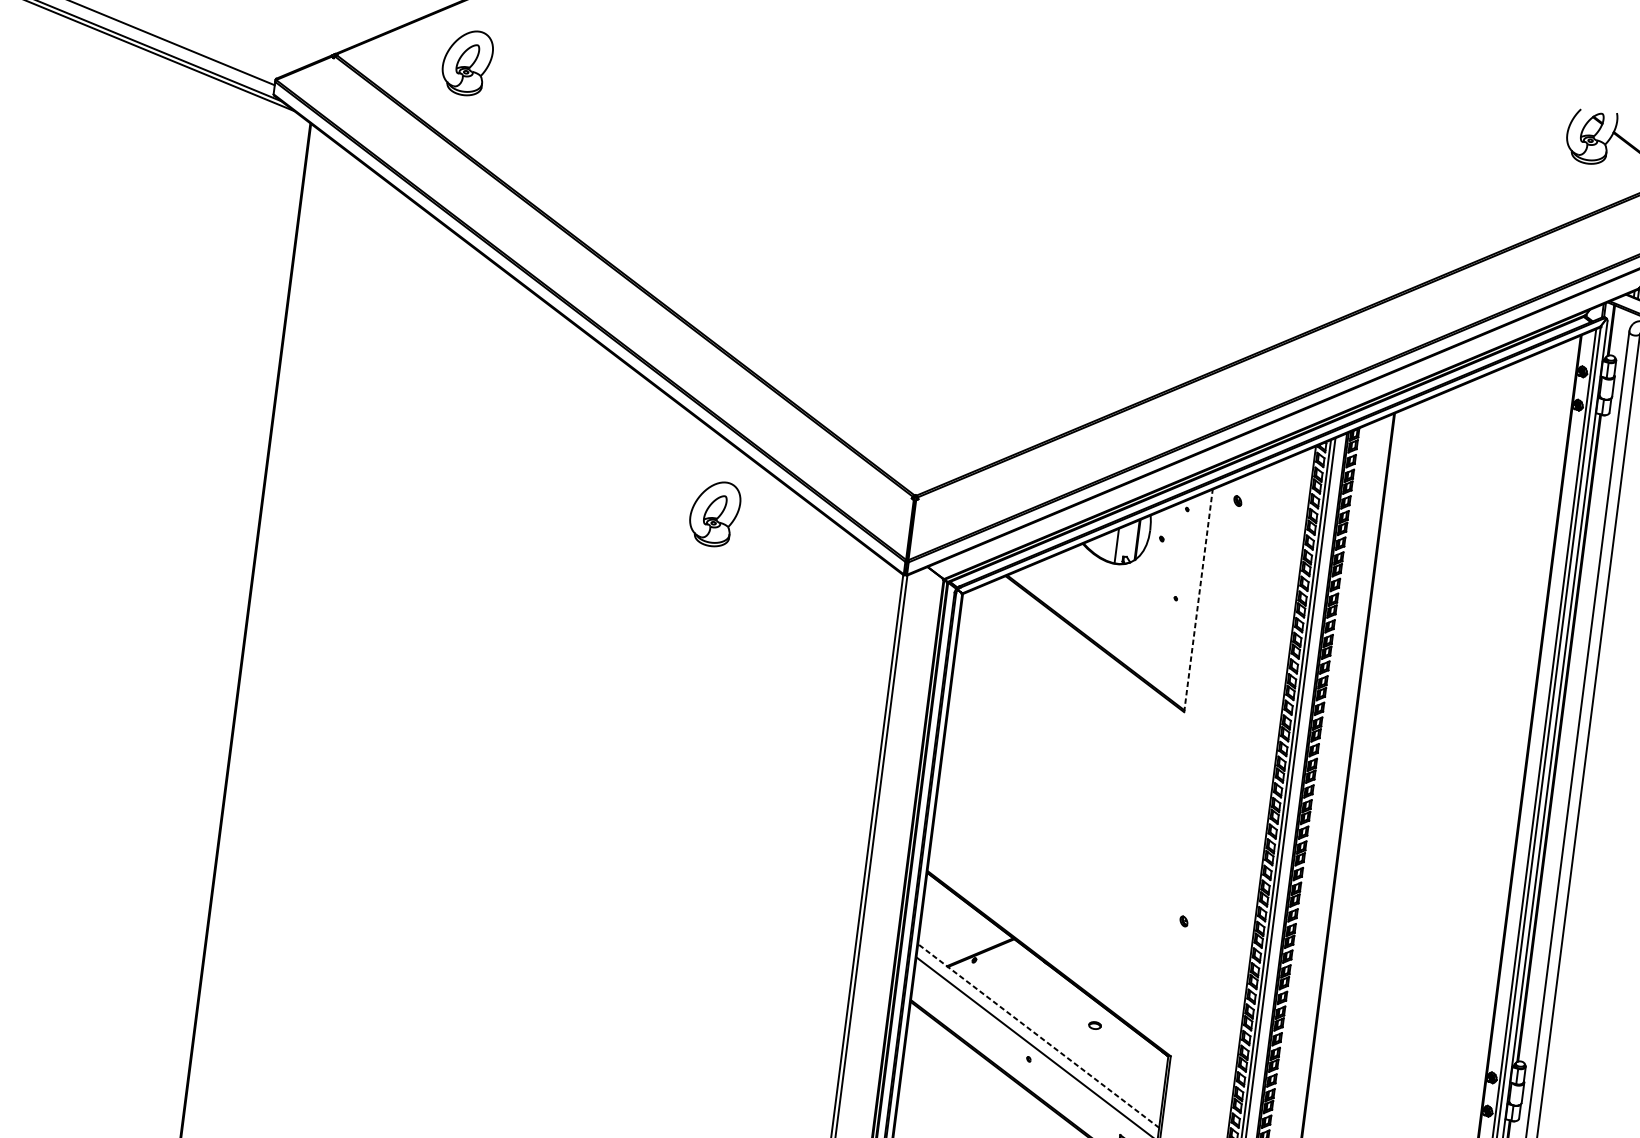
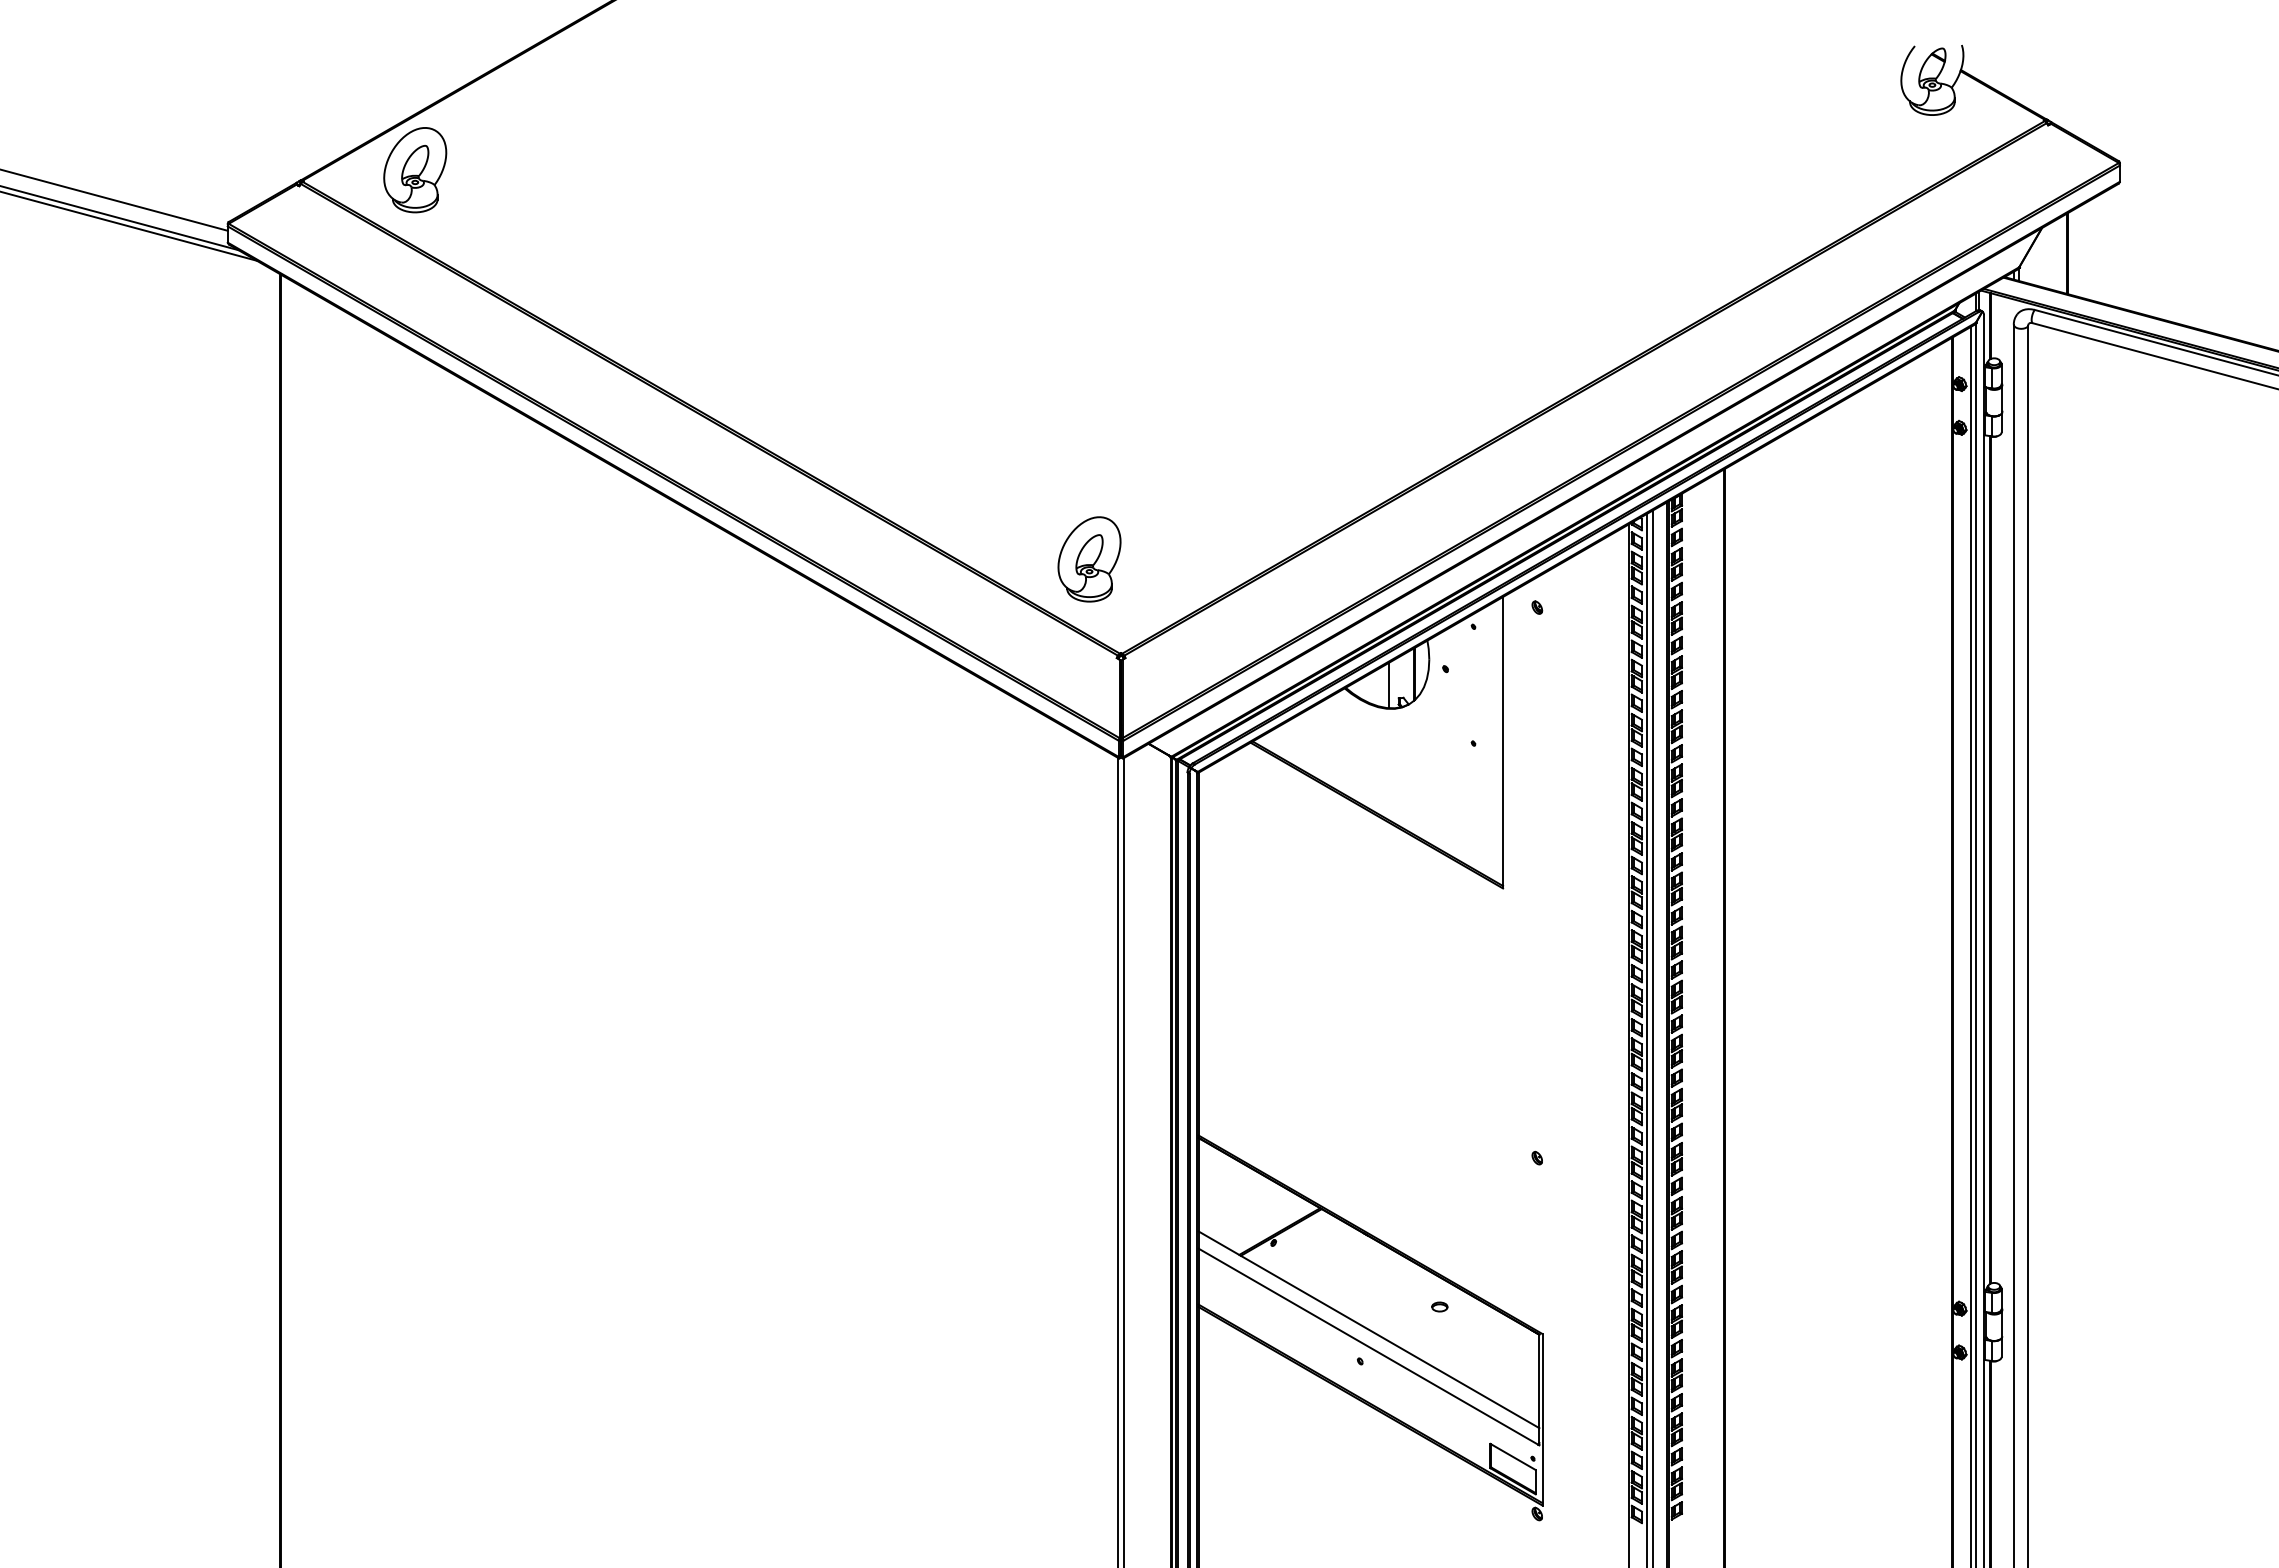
part: (467, 63) -> (415, 170), moved
part: (714, 513) -> (1089, 559), moved
line: (1198, 600) -> (1503, 742), dashed -> solid
line: (1038, 1035) -> (1368, 1329), dashed -> solid

